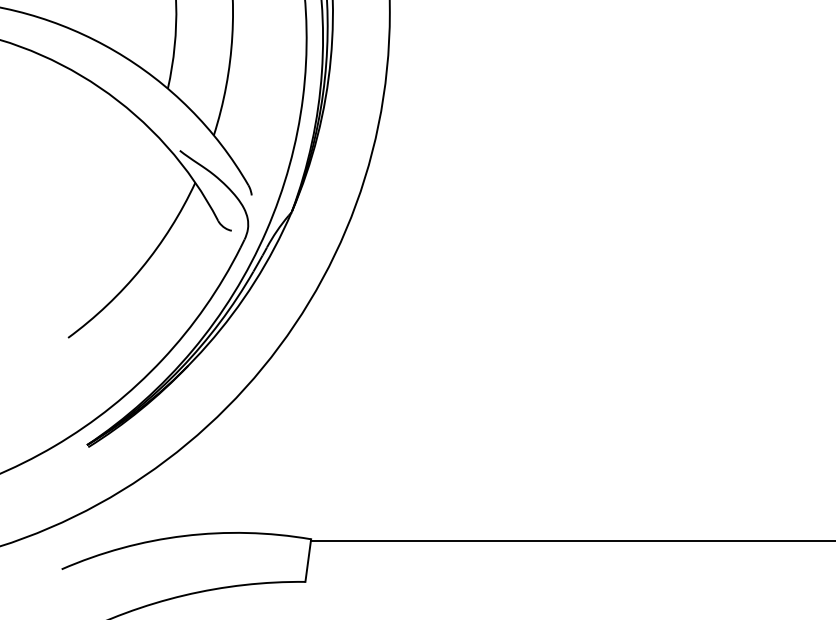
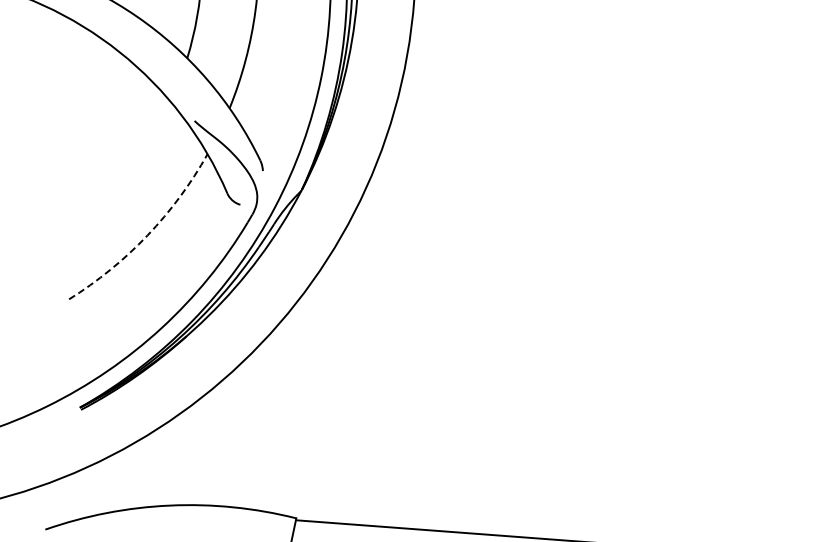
arc: (141, 268) -> (147, 235), solid -> dashed

